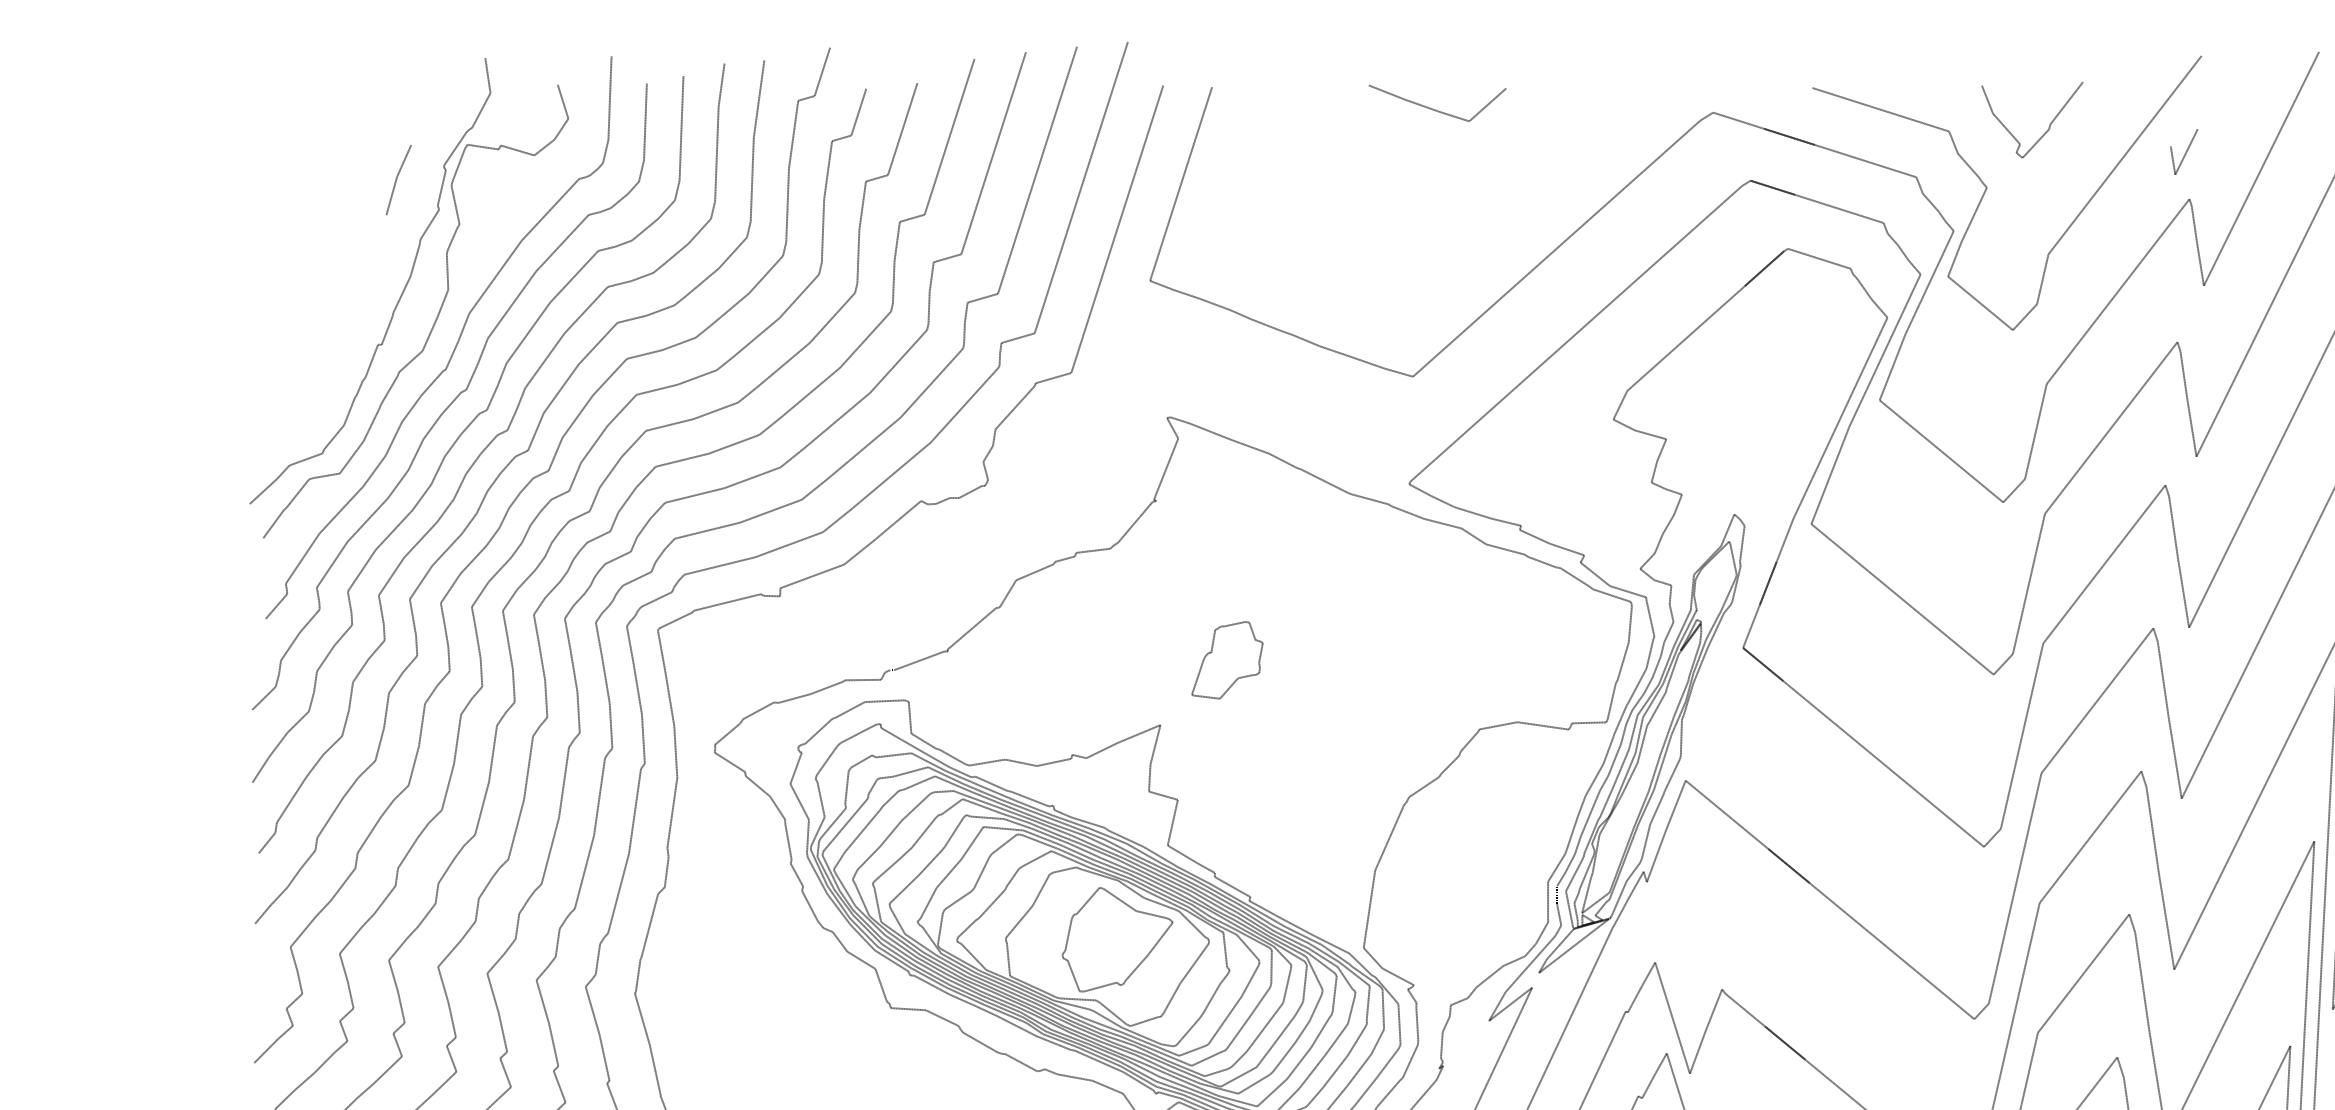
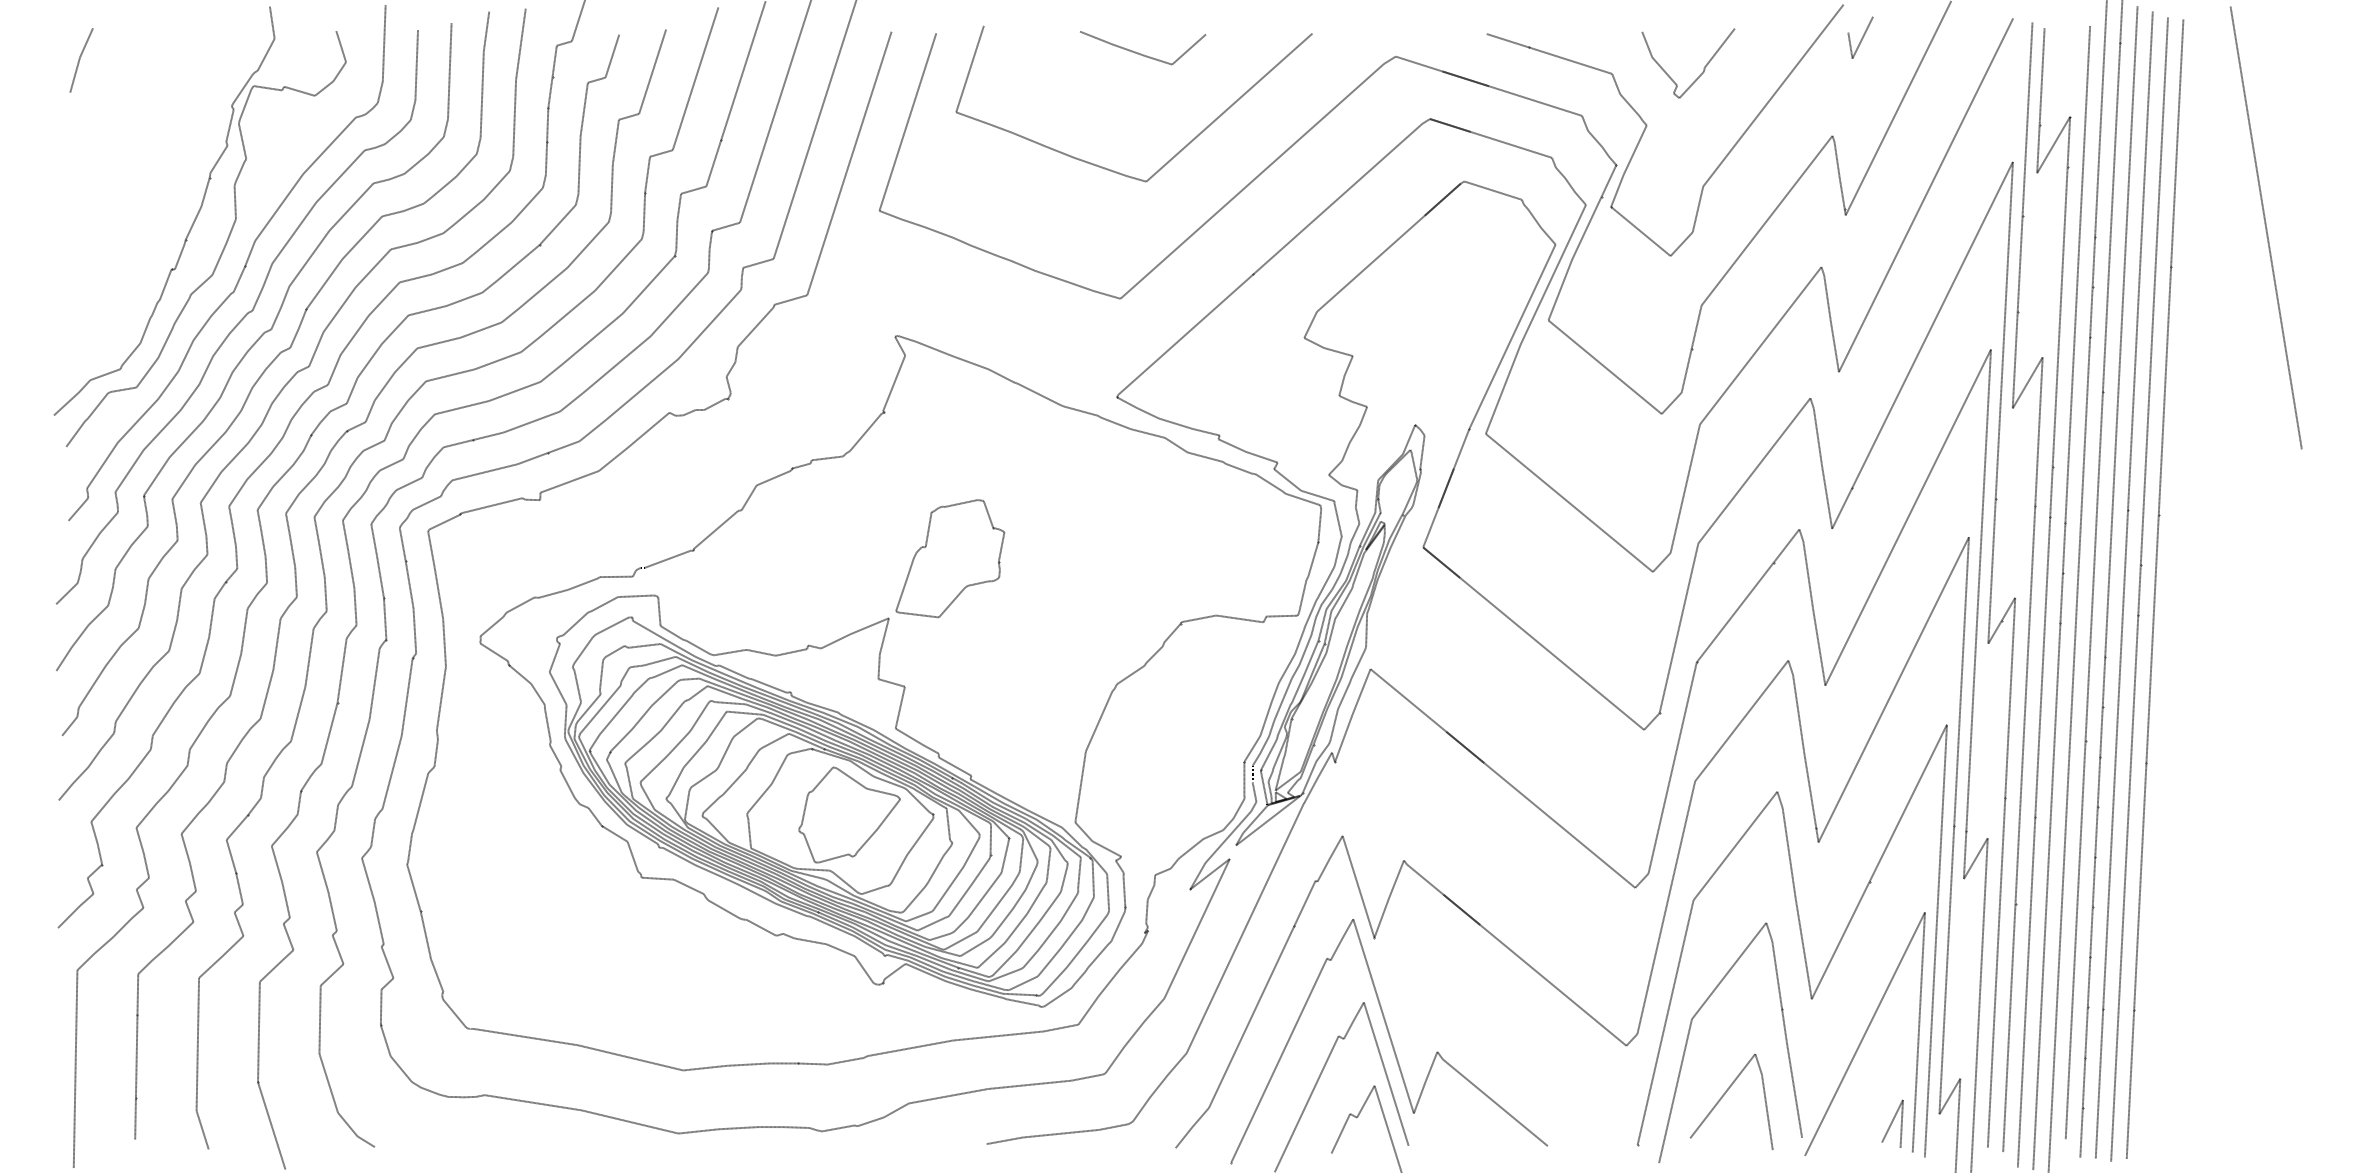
line: (2185, 152) -> (1861, 38), moved
line: (397, 179) -> (80, 59), moved
curve: (1476, 216) -> (1178, 151), added
part: (1227, 659) -> (950, 558), size x1.67

